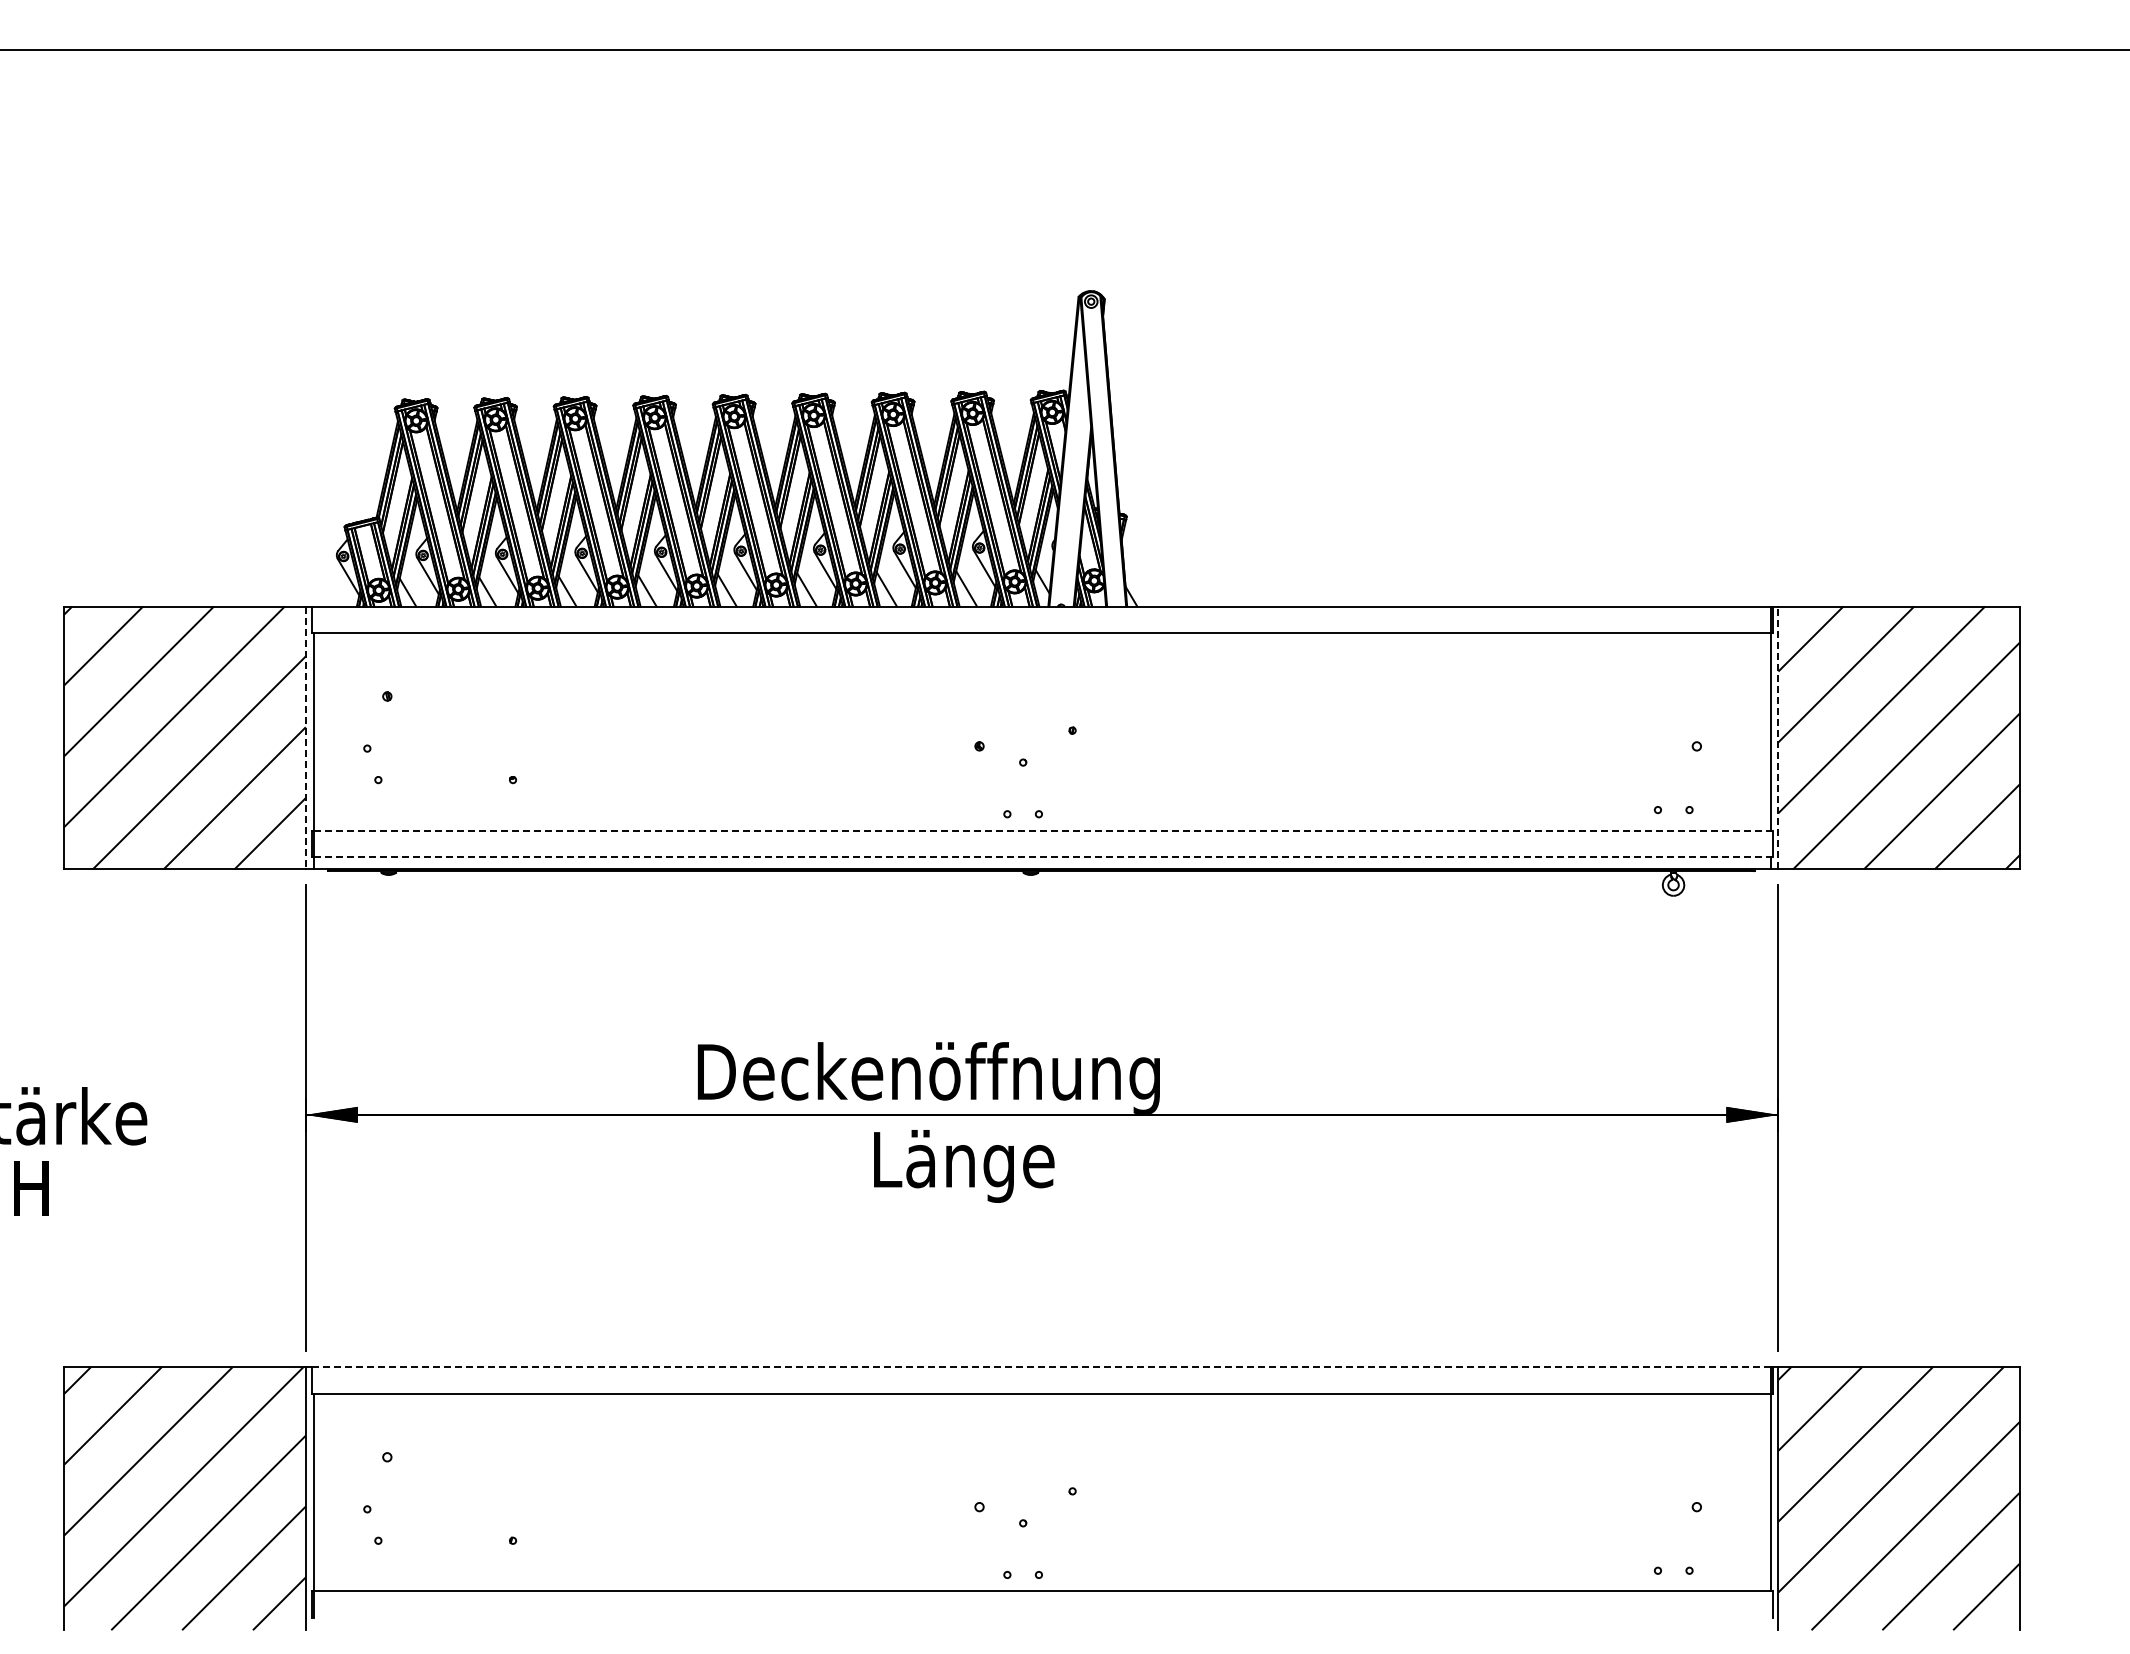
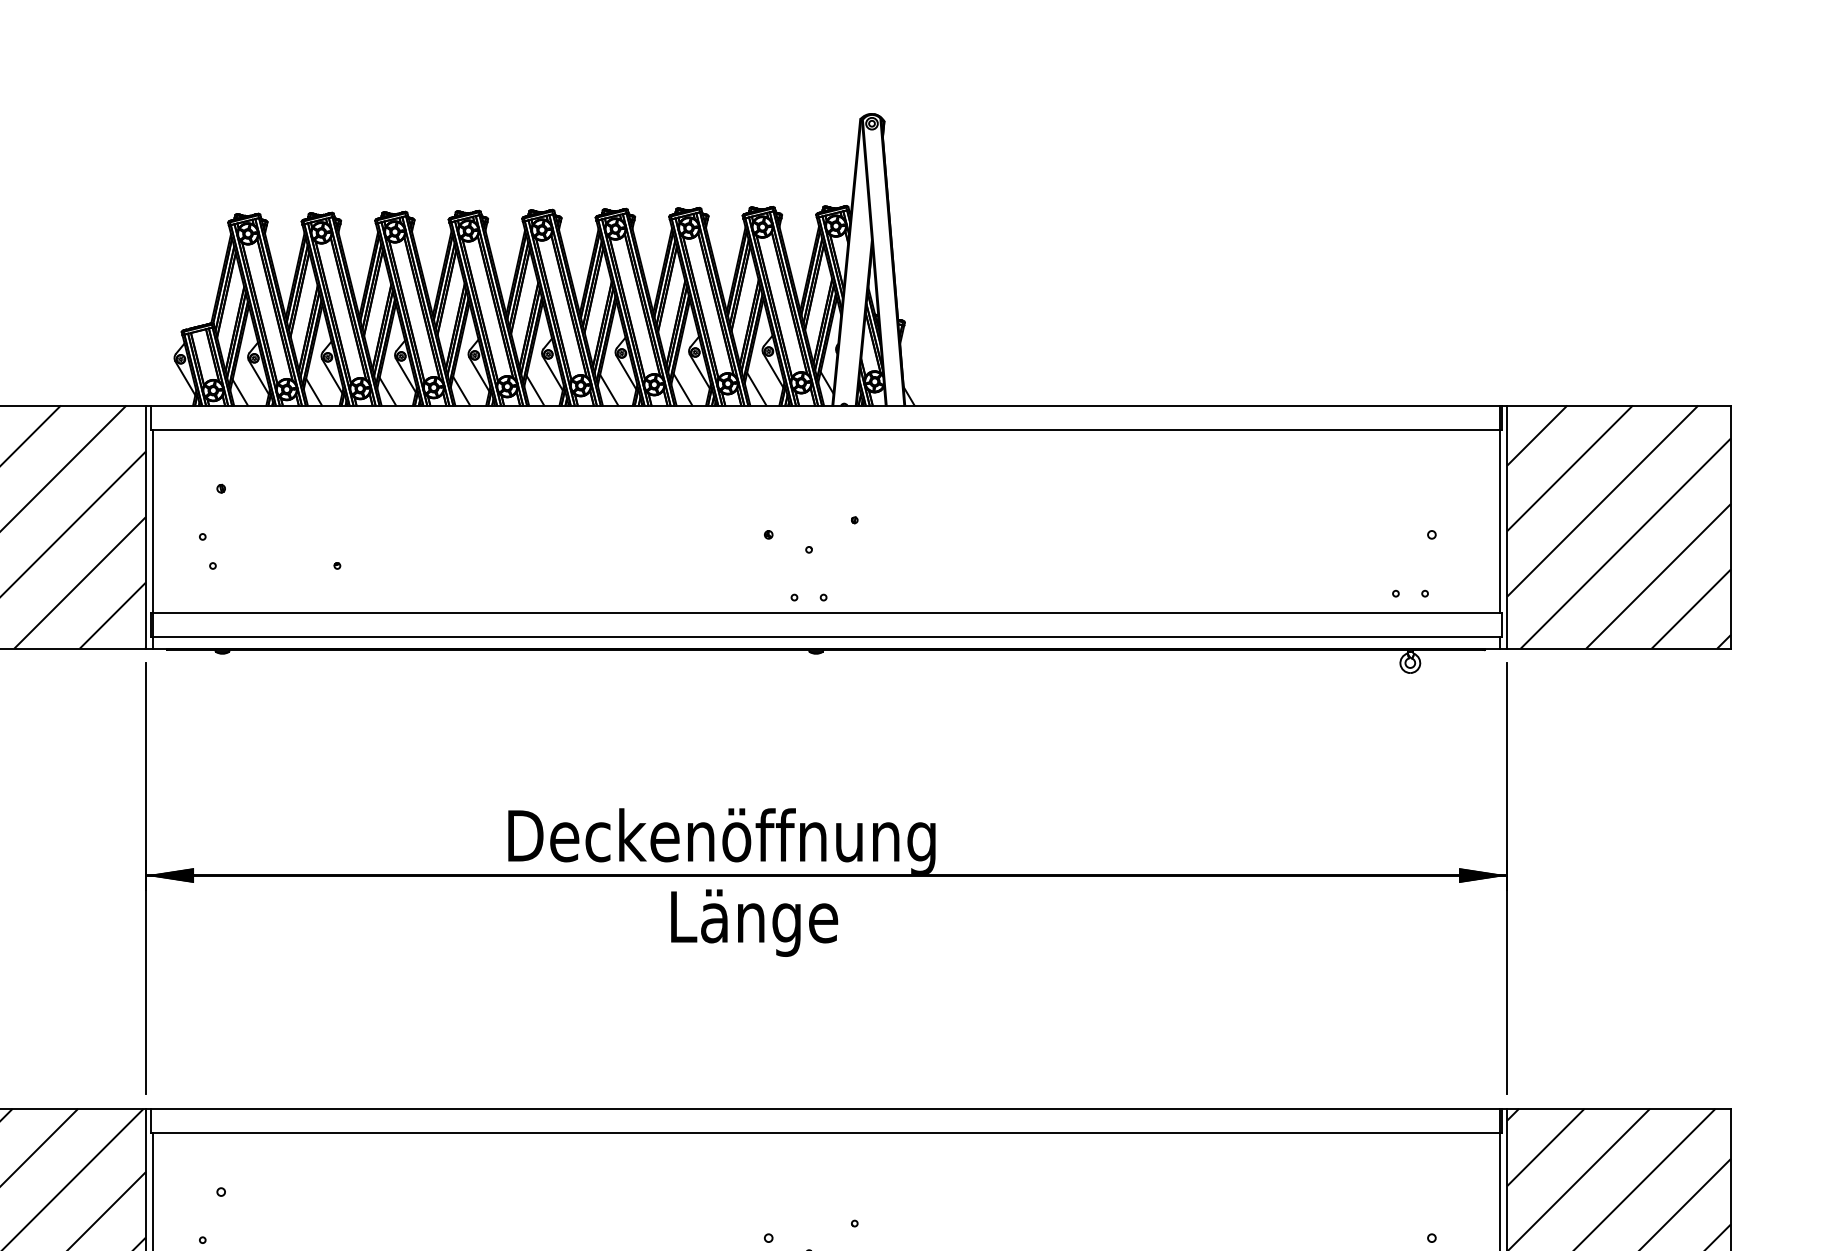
line: (1778, 737) -> (1507, 526), dashed -> solid
line: (305, 738) -> (145, 527), dashed -> solid
line: (1042, 830) -> (826, 612), dashed -> solid
line: (1042, 856) -> (826, 636), dashed -> solid
line: (1041, 1367) -> (826, 1109), dashed -> solid

